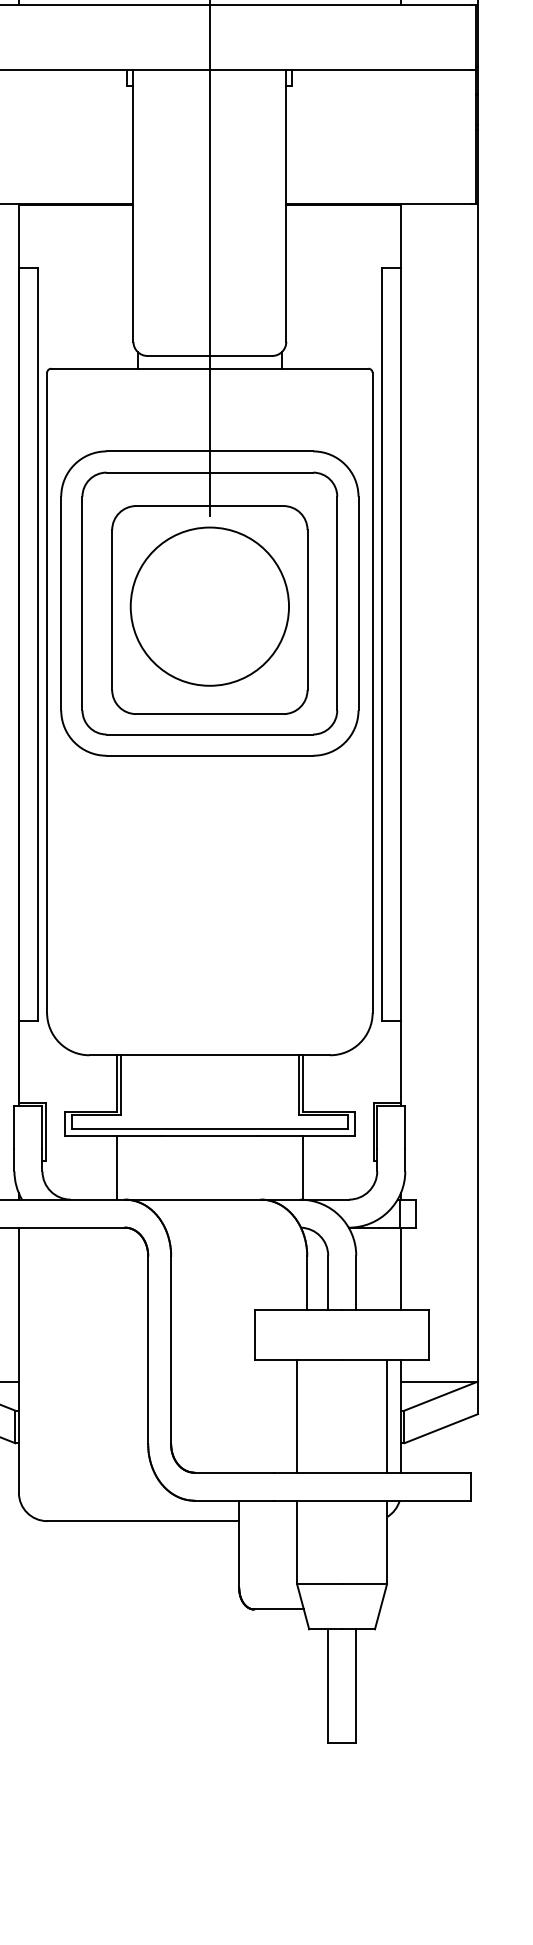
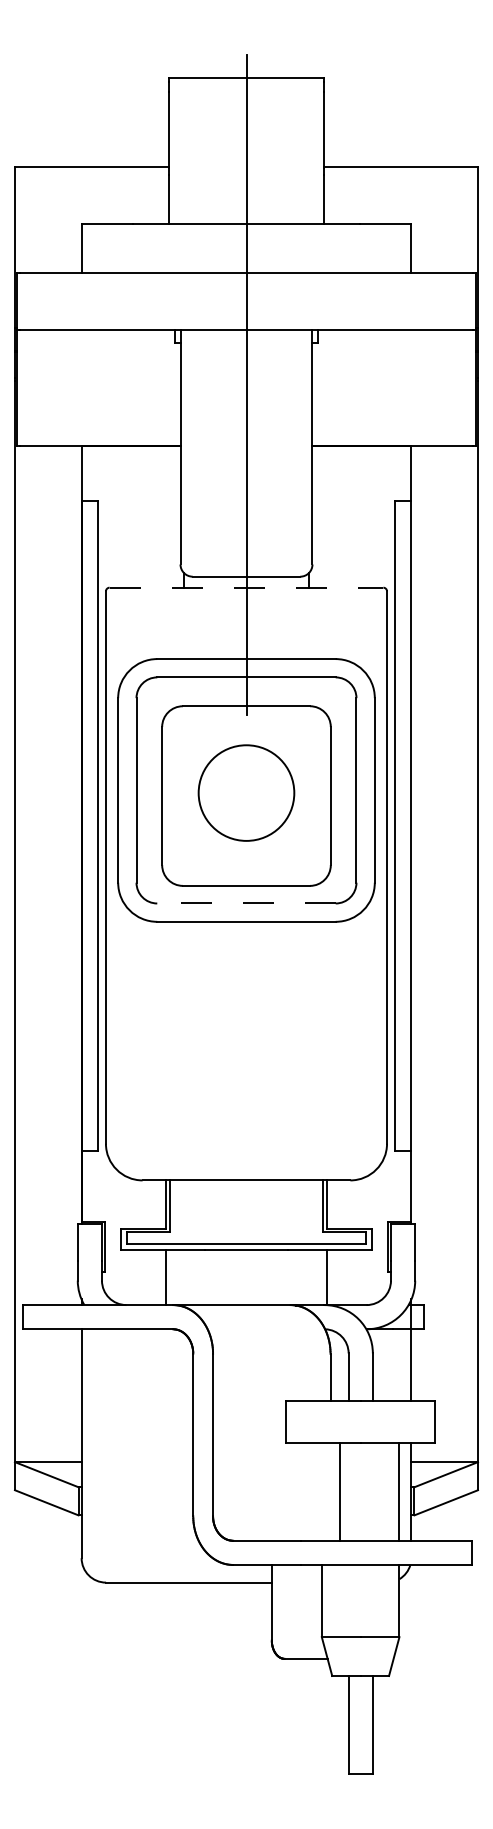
line: (209, 368) -> (246, 587), solid -> dashed
circle: (209, 605) -> (246, 792), size x0.7
line: (209, 734) -> (246, 903), solid -> dashed
line: (296, 1415) -> (339, 1491), moved

